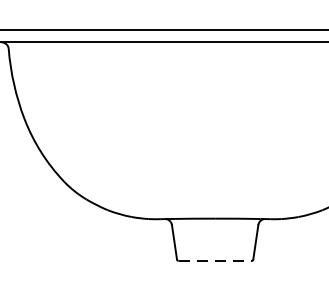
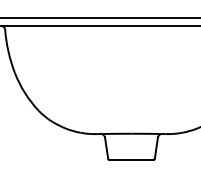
line: (215, 260) -> (131, 159), dashed -> solid

